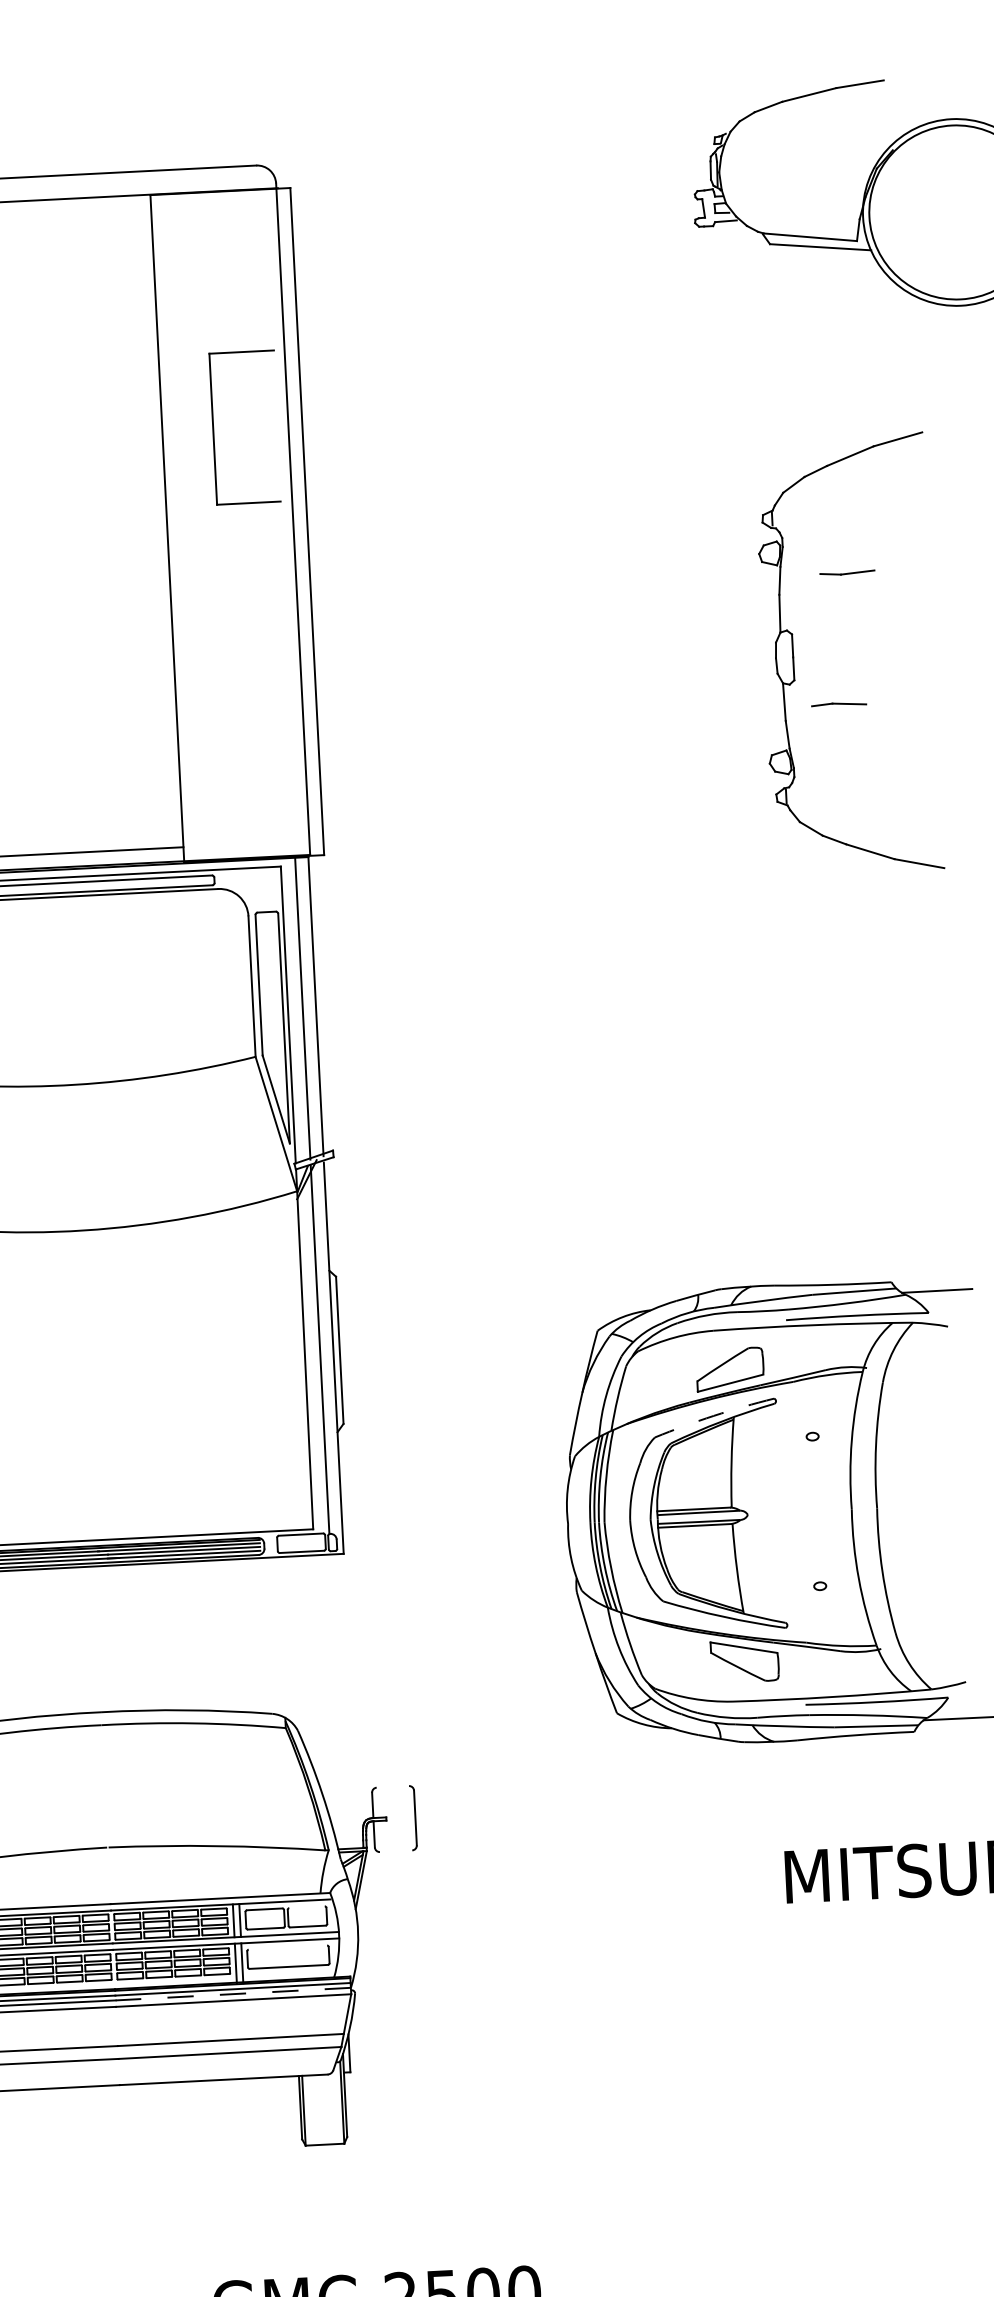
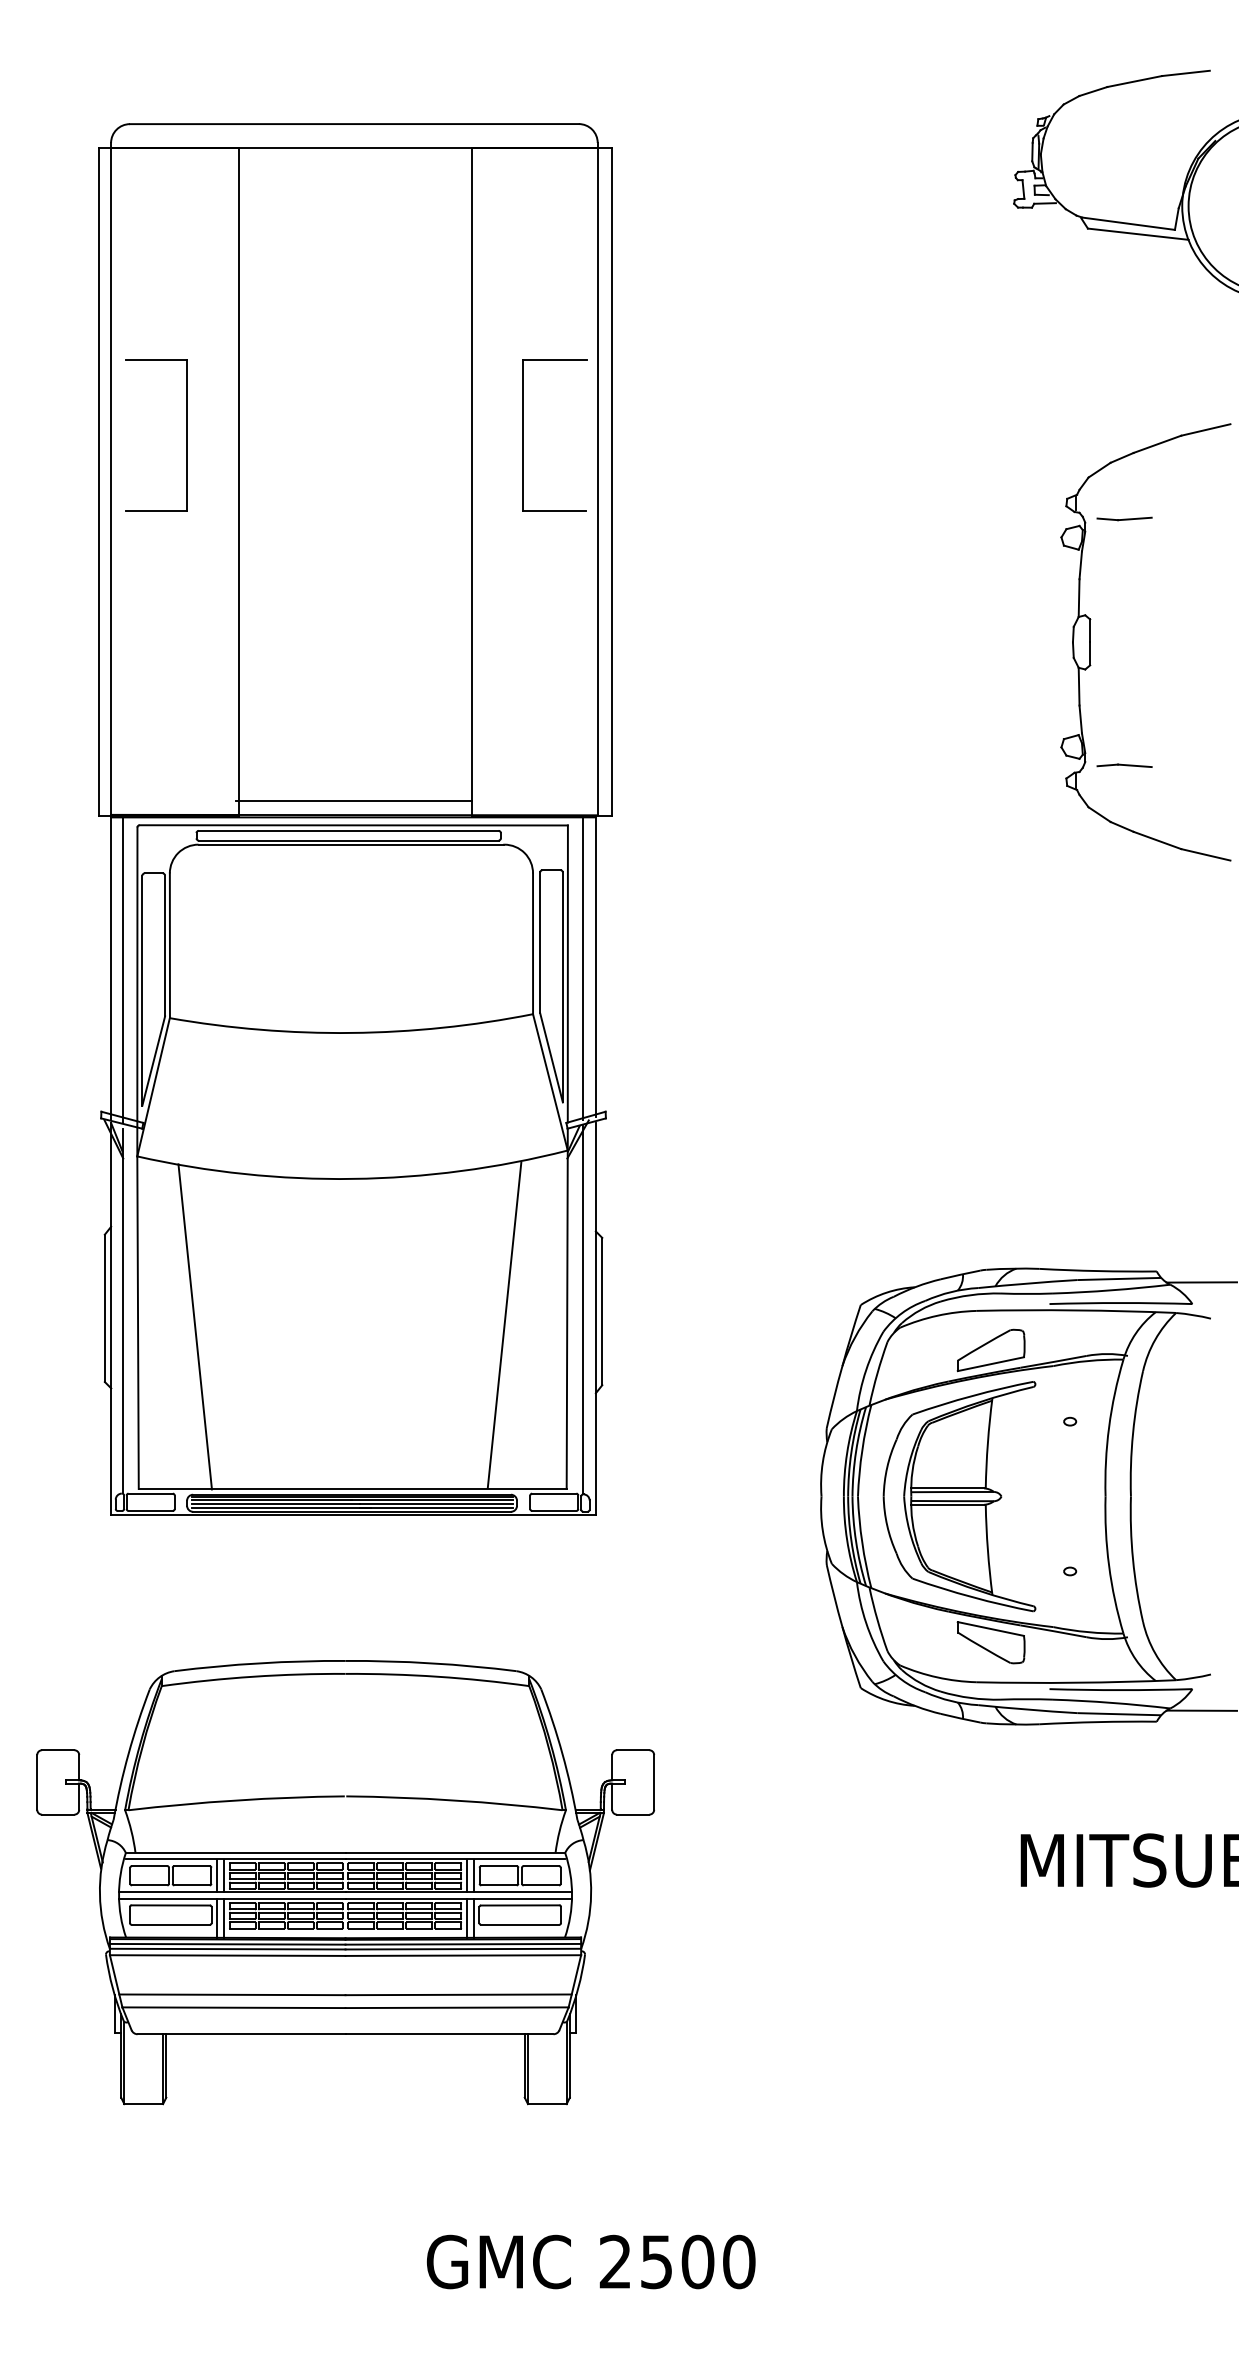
part: (214, 429) -> (523, 435), moved
part: (847, 572) -> (1124, 518), moved
part: (838, 704) -> (1124, 765), moved
line: (242, 1368) -> (504, 1324), added
arc: (713, 1415) -> (972, 1395), dashed -> solid
line: (393, 1787) -> (633, 1750), added
line: (396, 1851) -> (633, 1814), added
line: (307, 1907) -> (541, 1866), added
line: (288, 1947) -> (520, 1905), added
line: (233, 1994) -> (463, 1949), dashed -> solid

